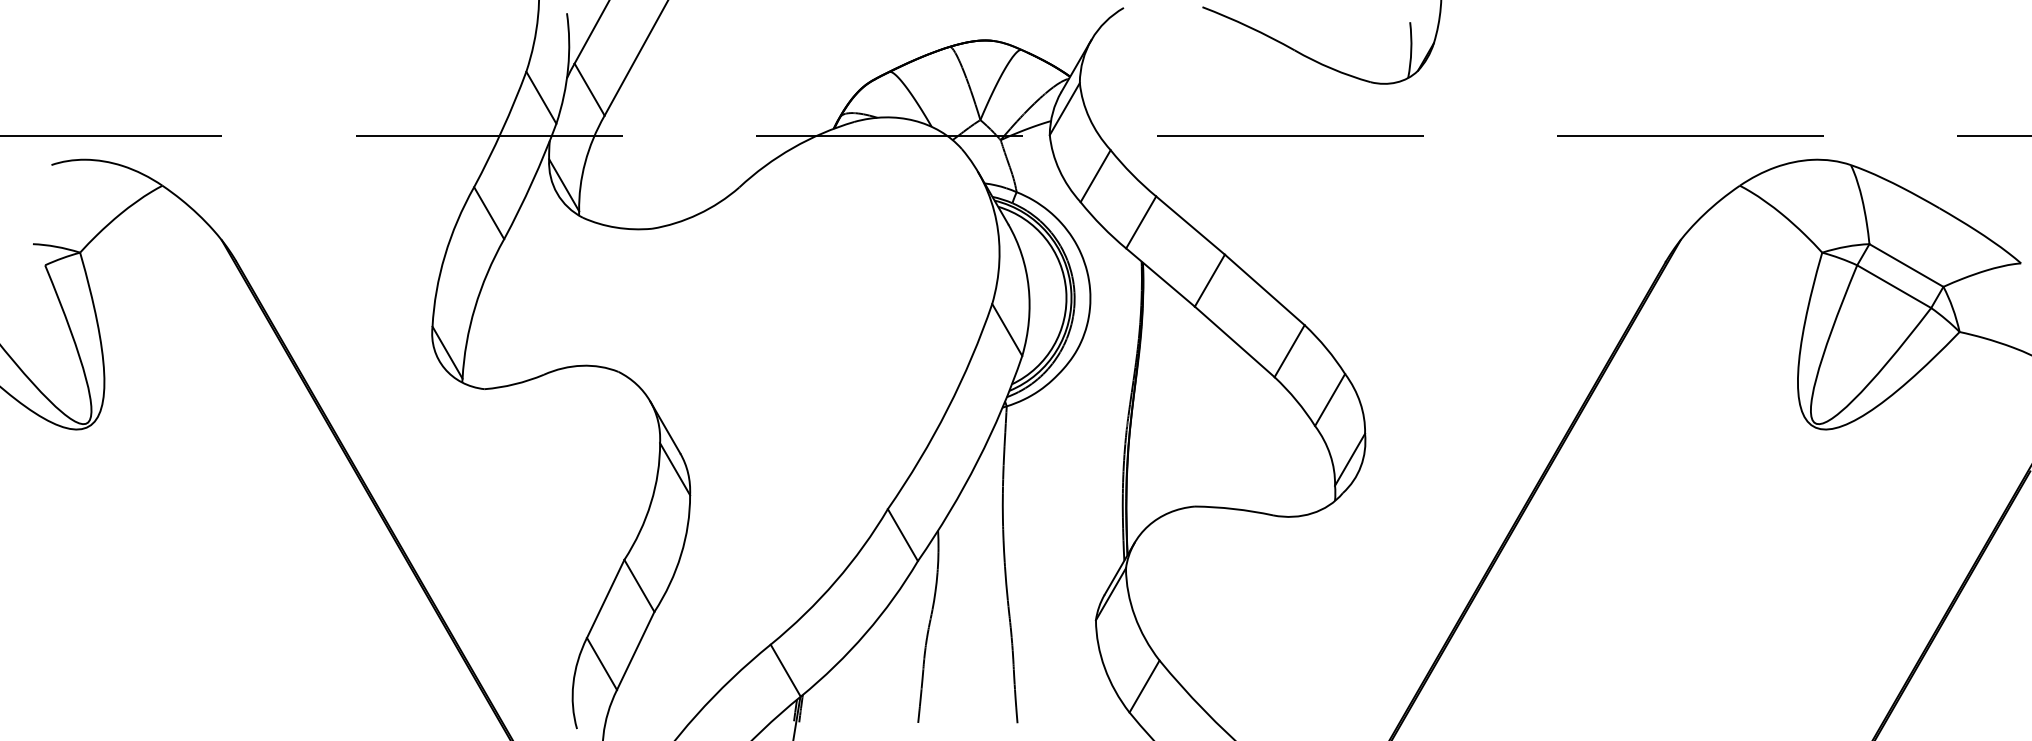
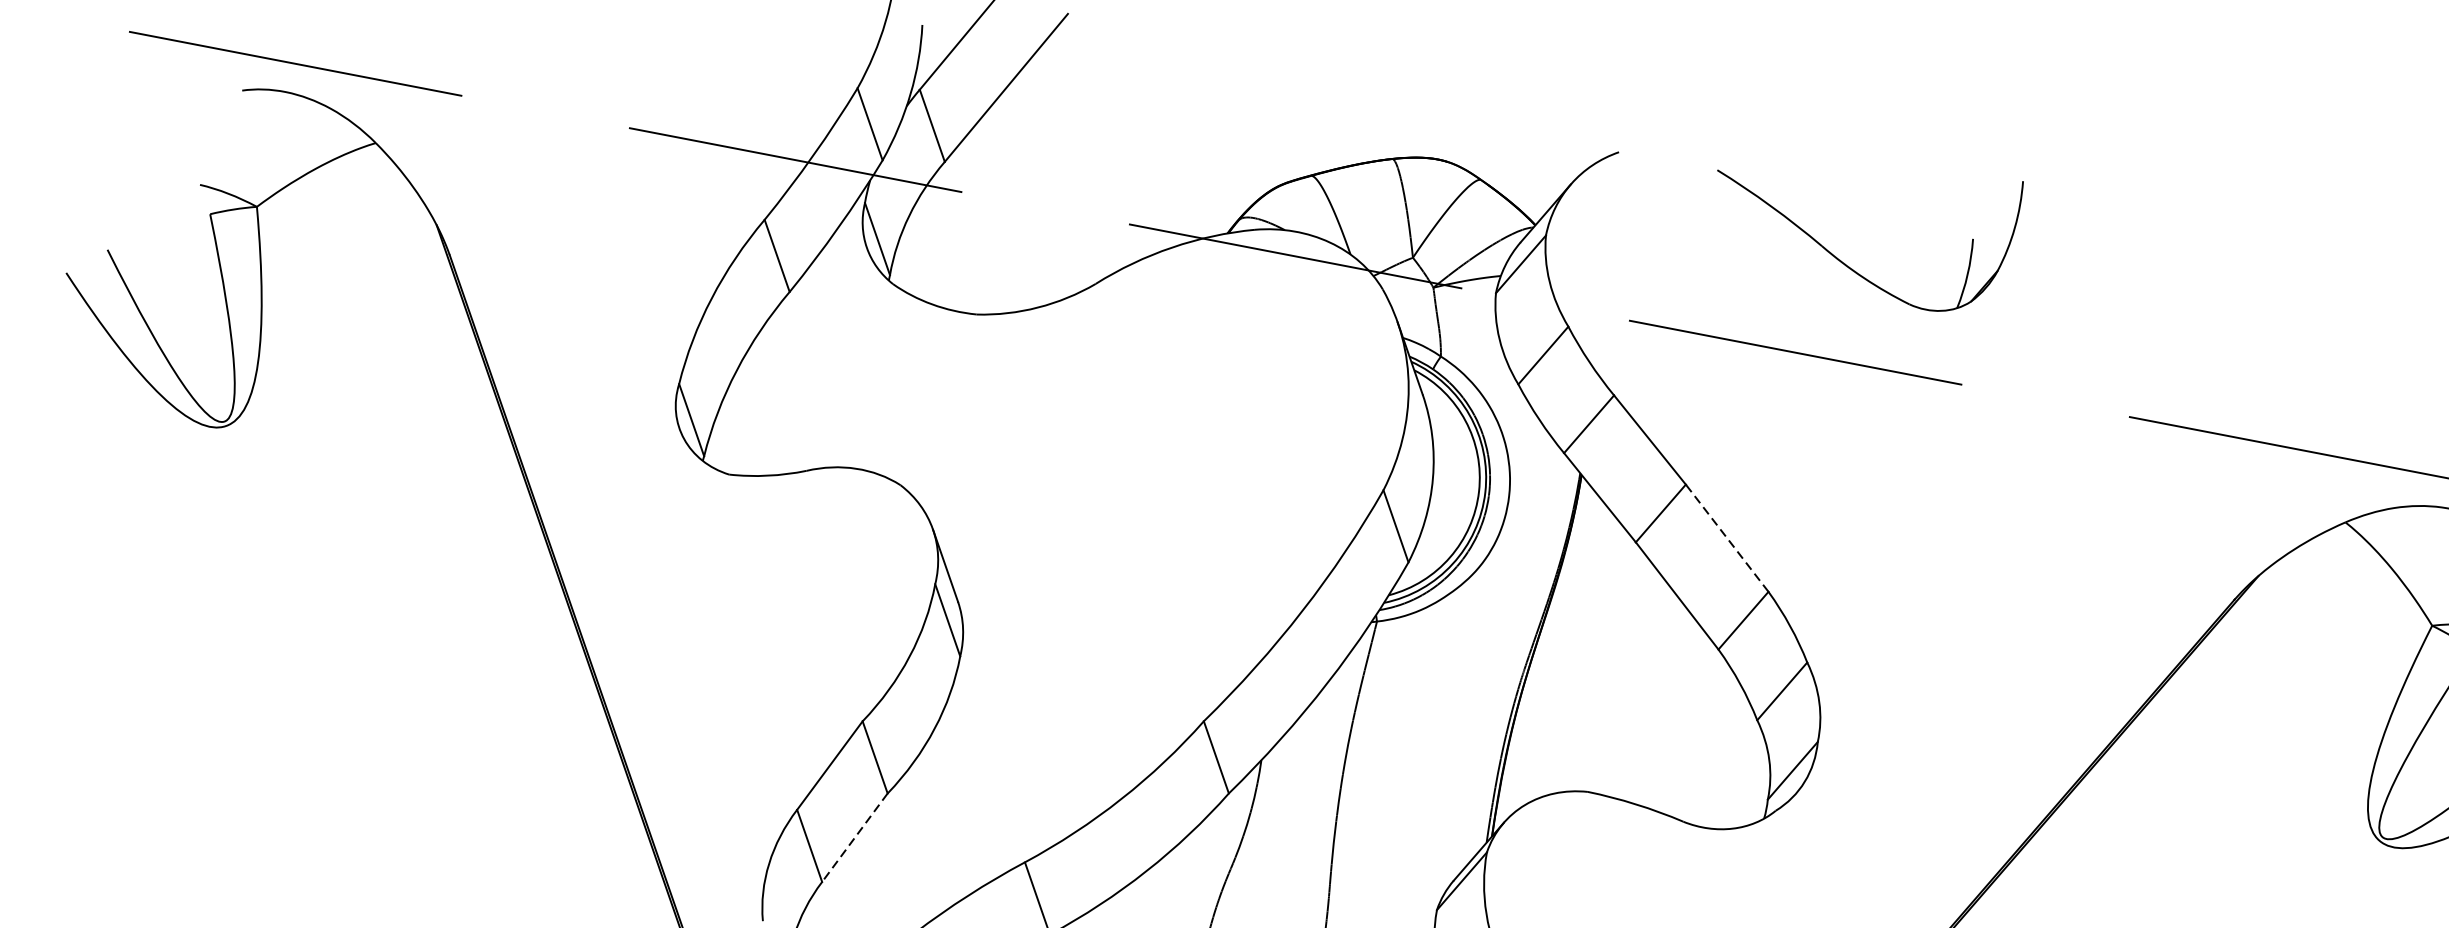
line: (1264, 289) -> (1726, 537), solid -> dashed
line: (635, 651) -> (854, 838), solid -> dashed

